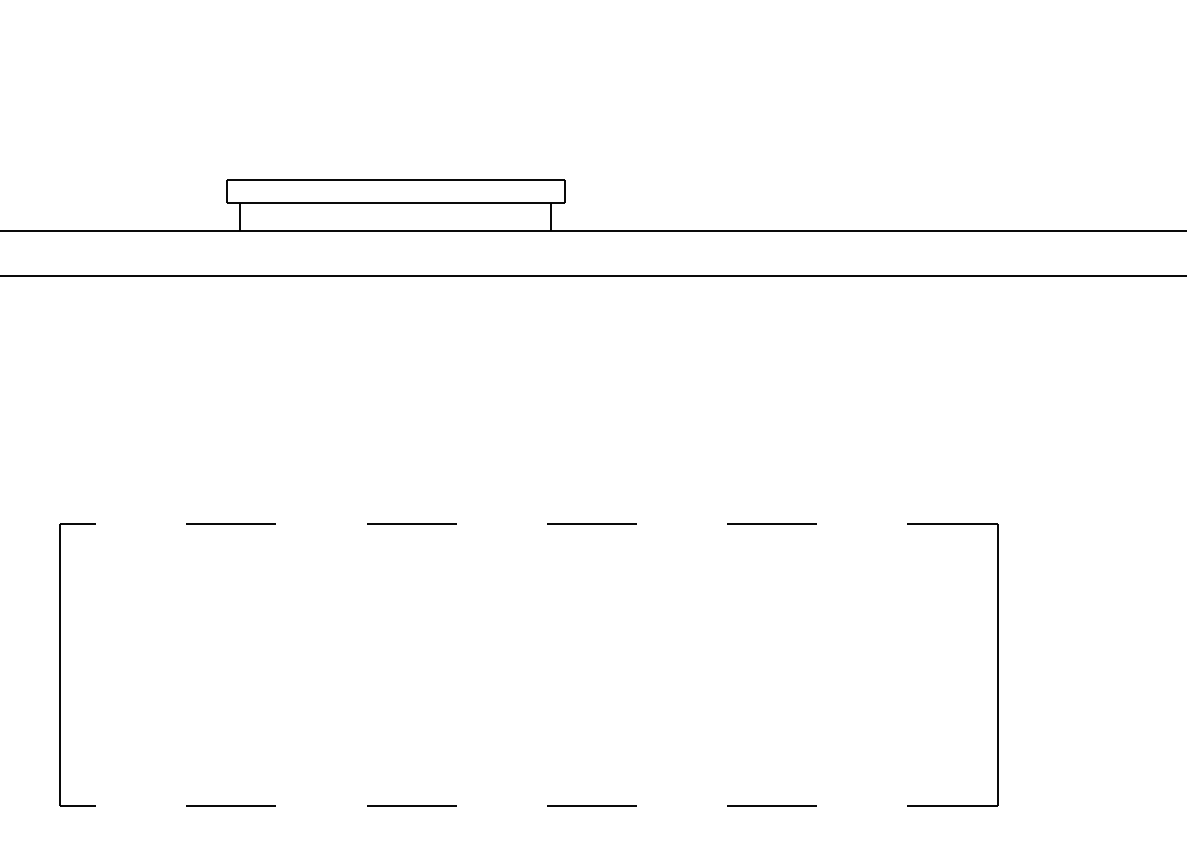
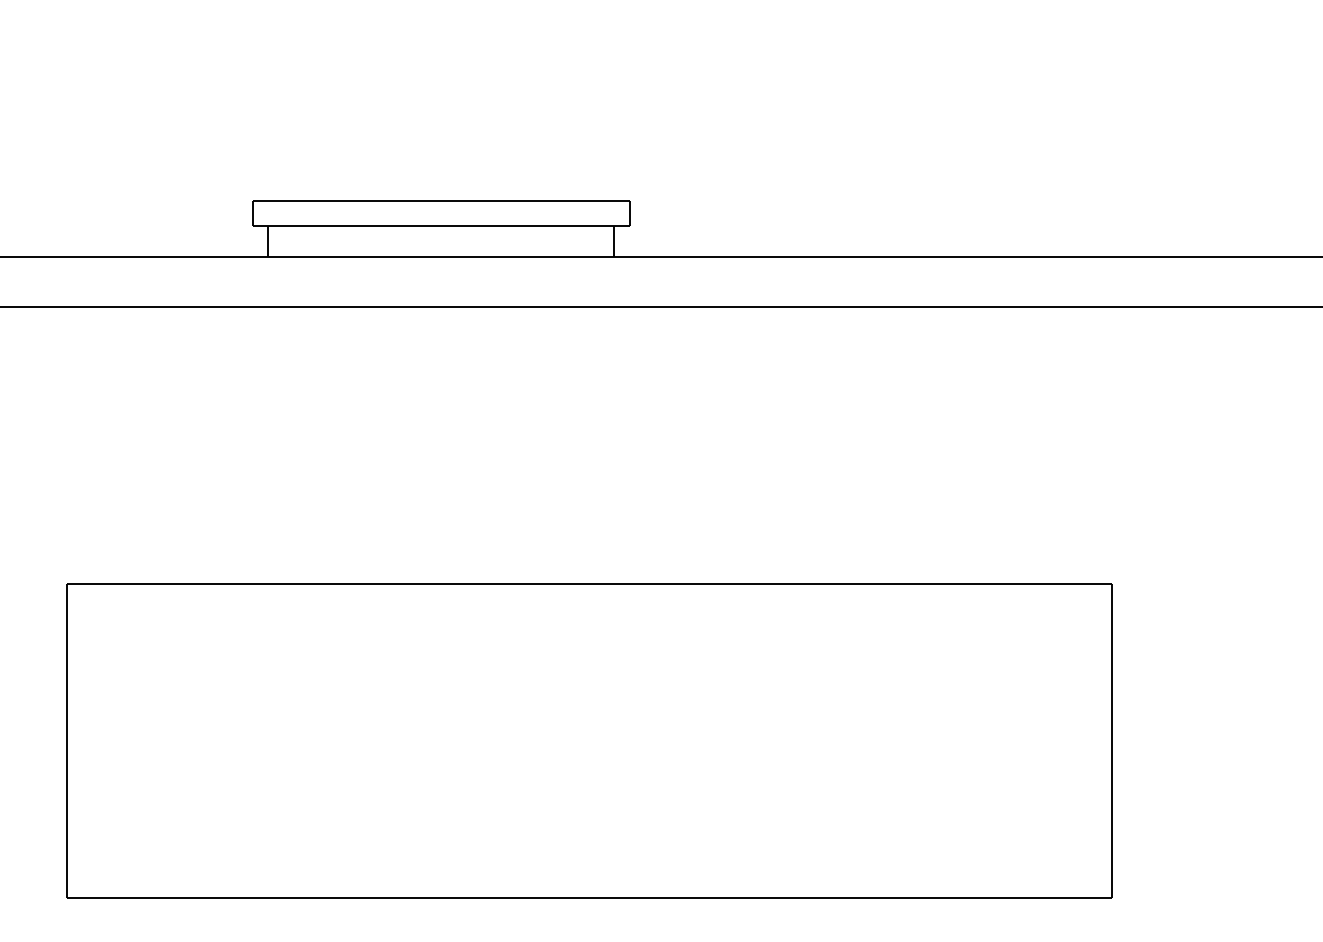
line: (528, 524) -> (589, 584), dashed -> solid
line: (528, 805) -> (589, 898), dashed -> solid

